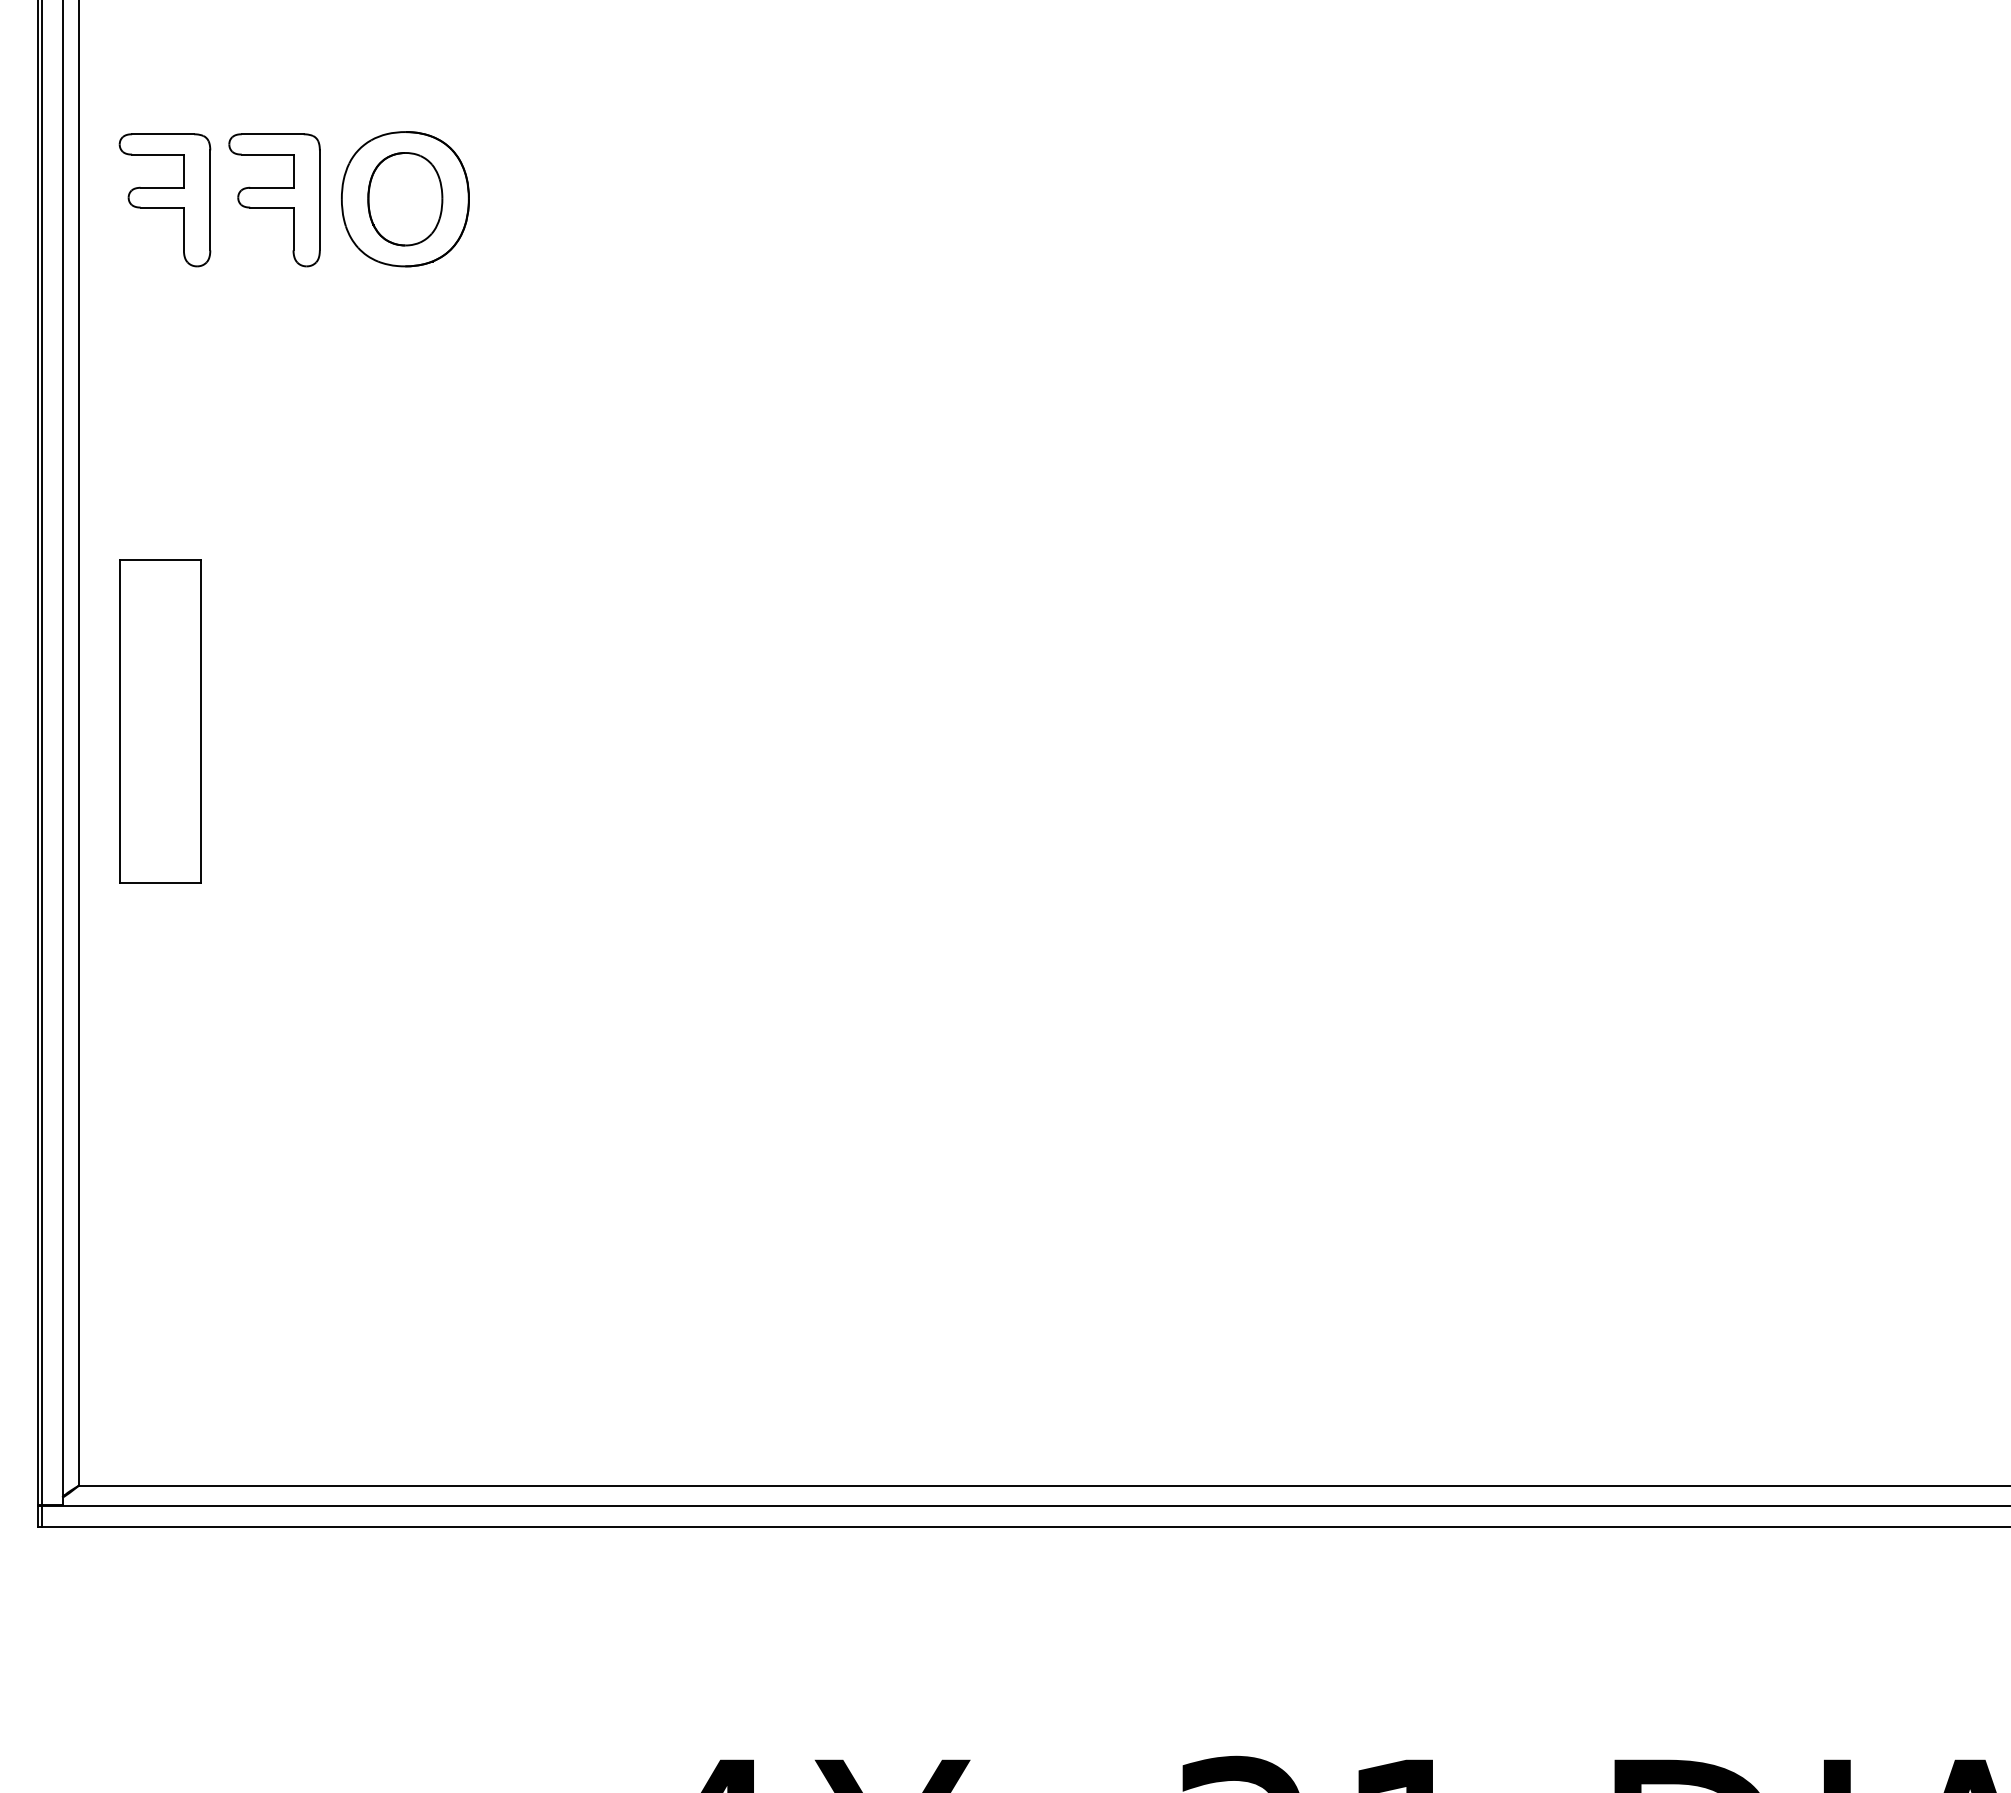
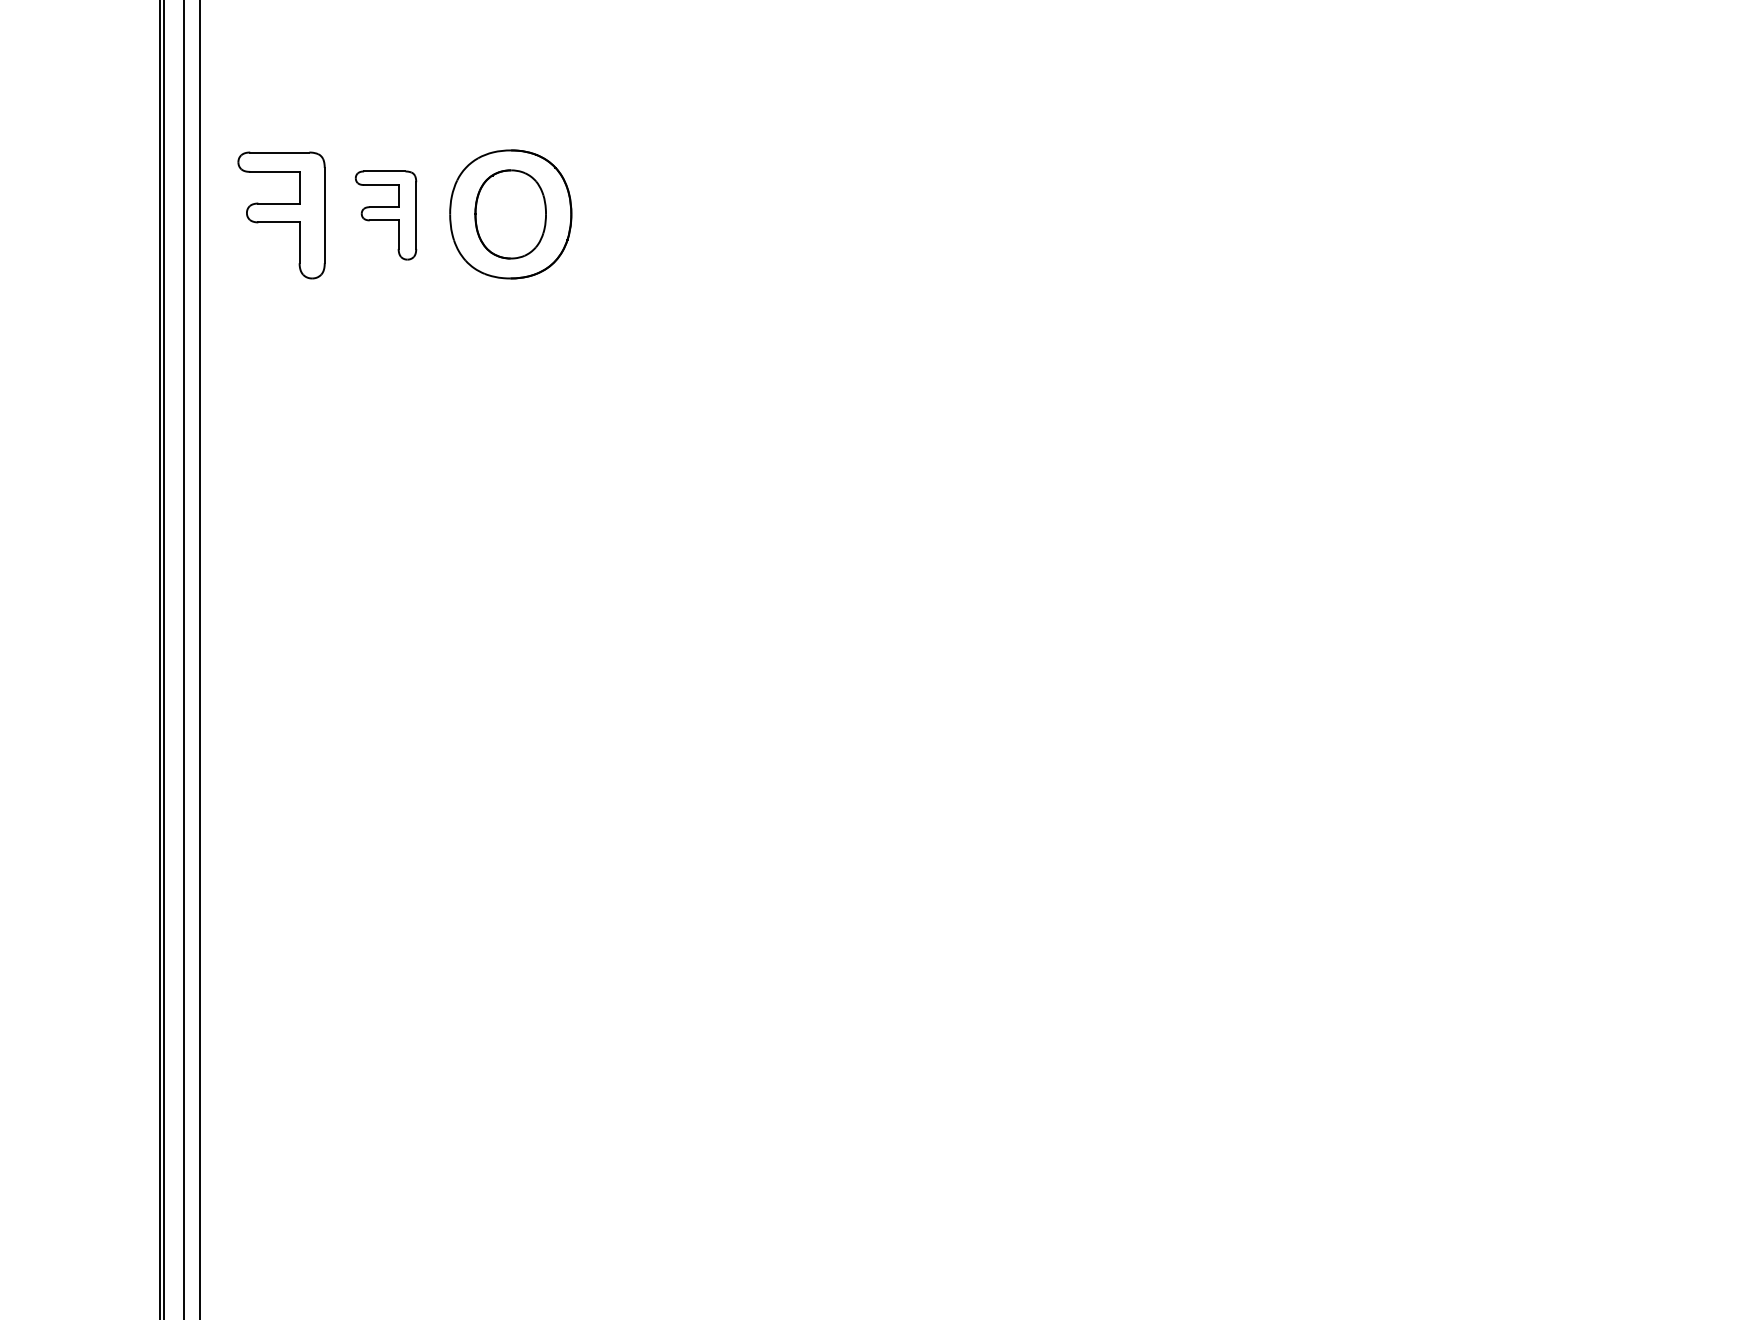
part: (274, 200) -> (385, 215), size x0.7
part: (160, 721) -> (277, 712), removed

